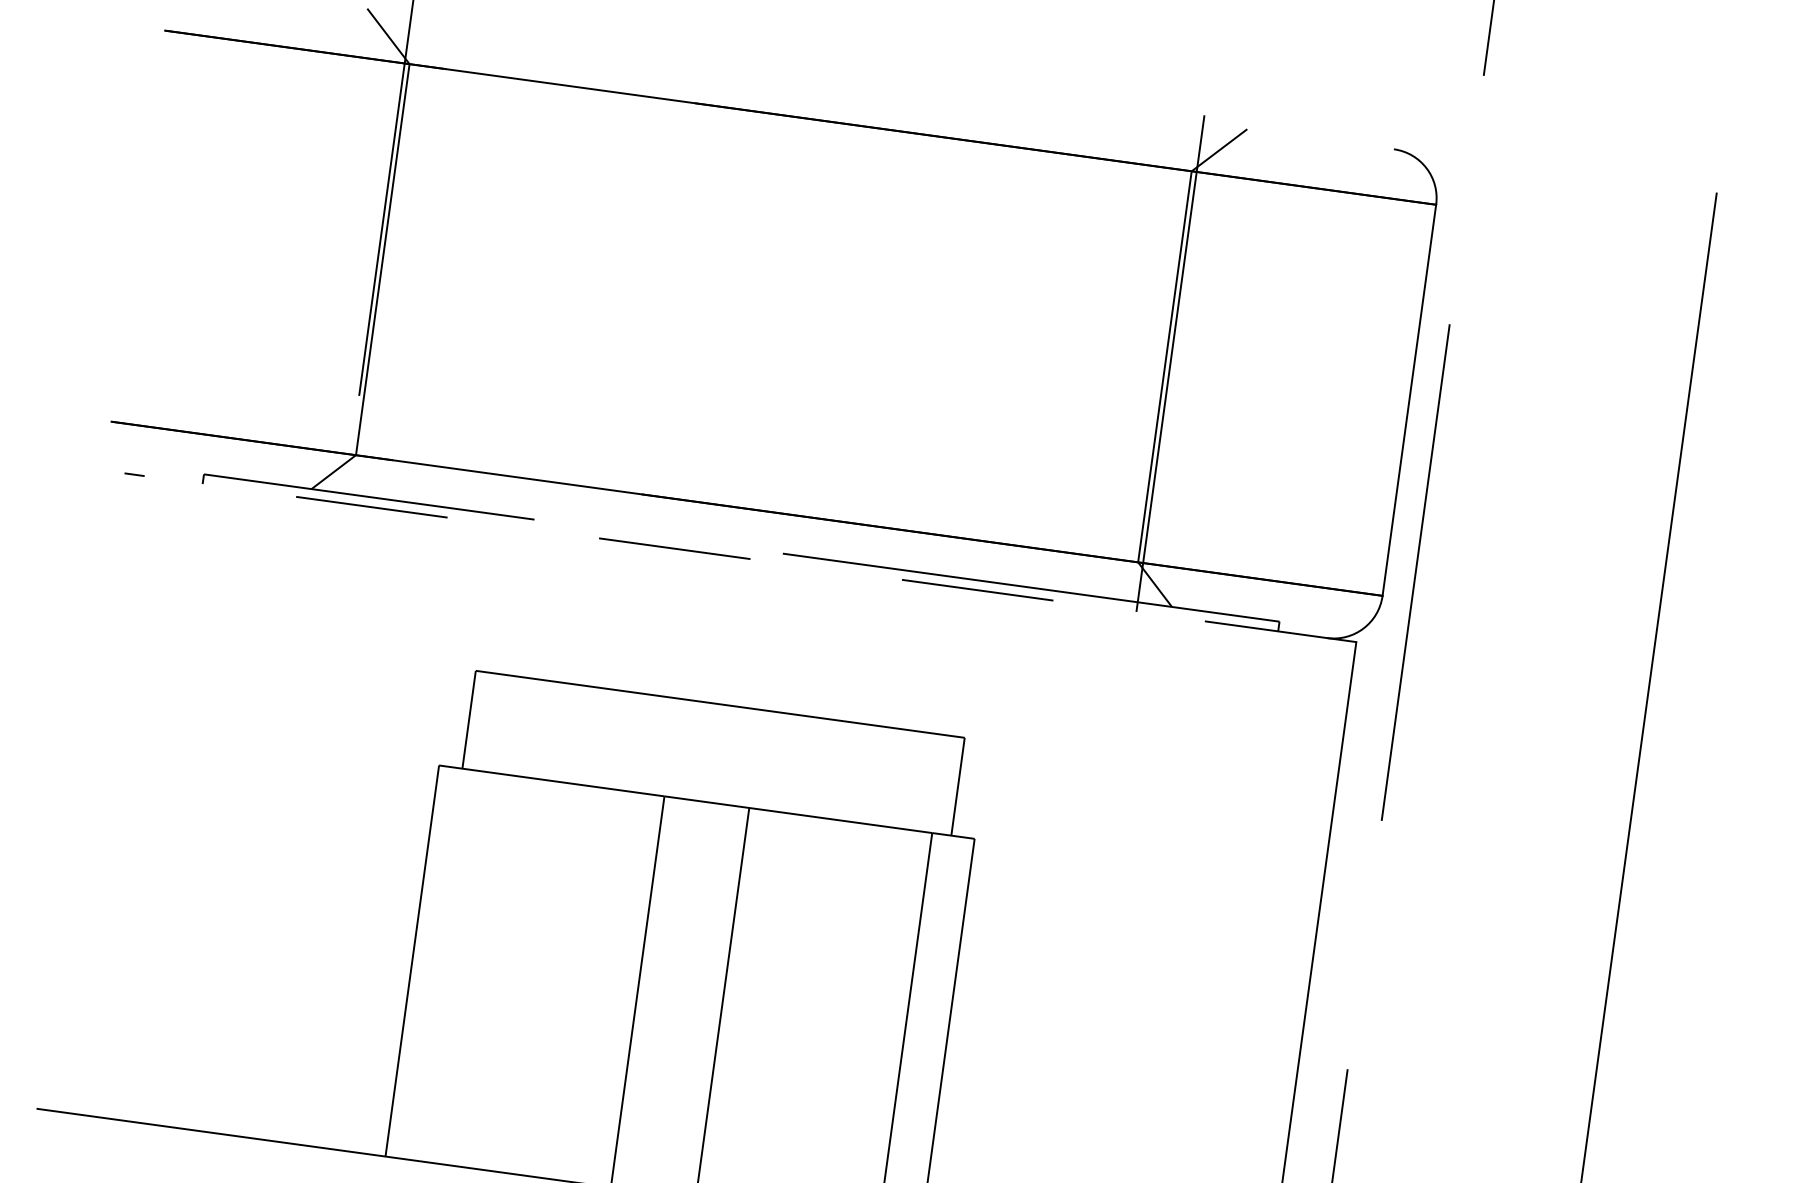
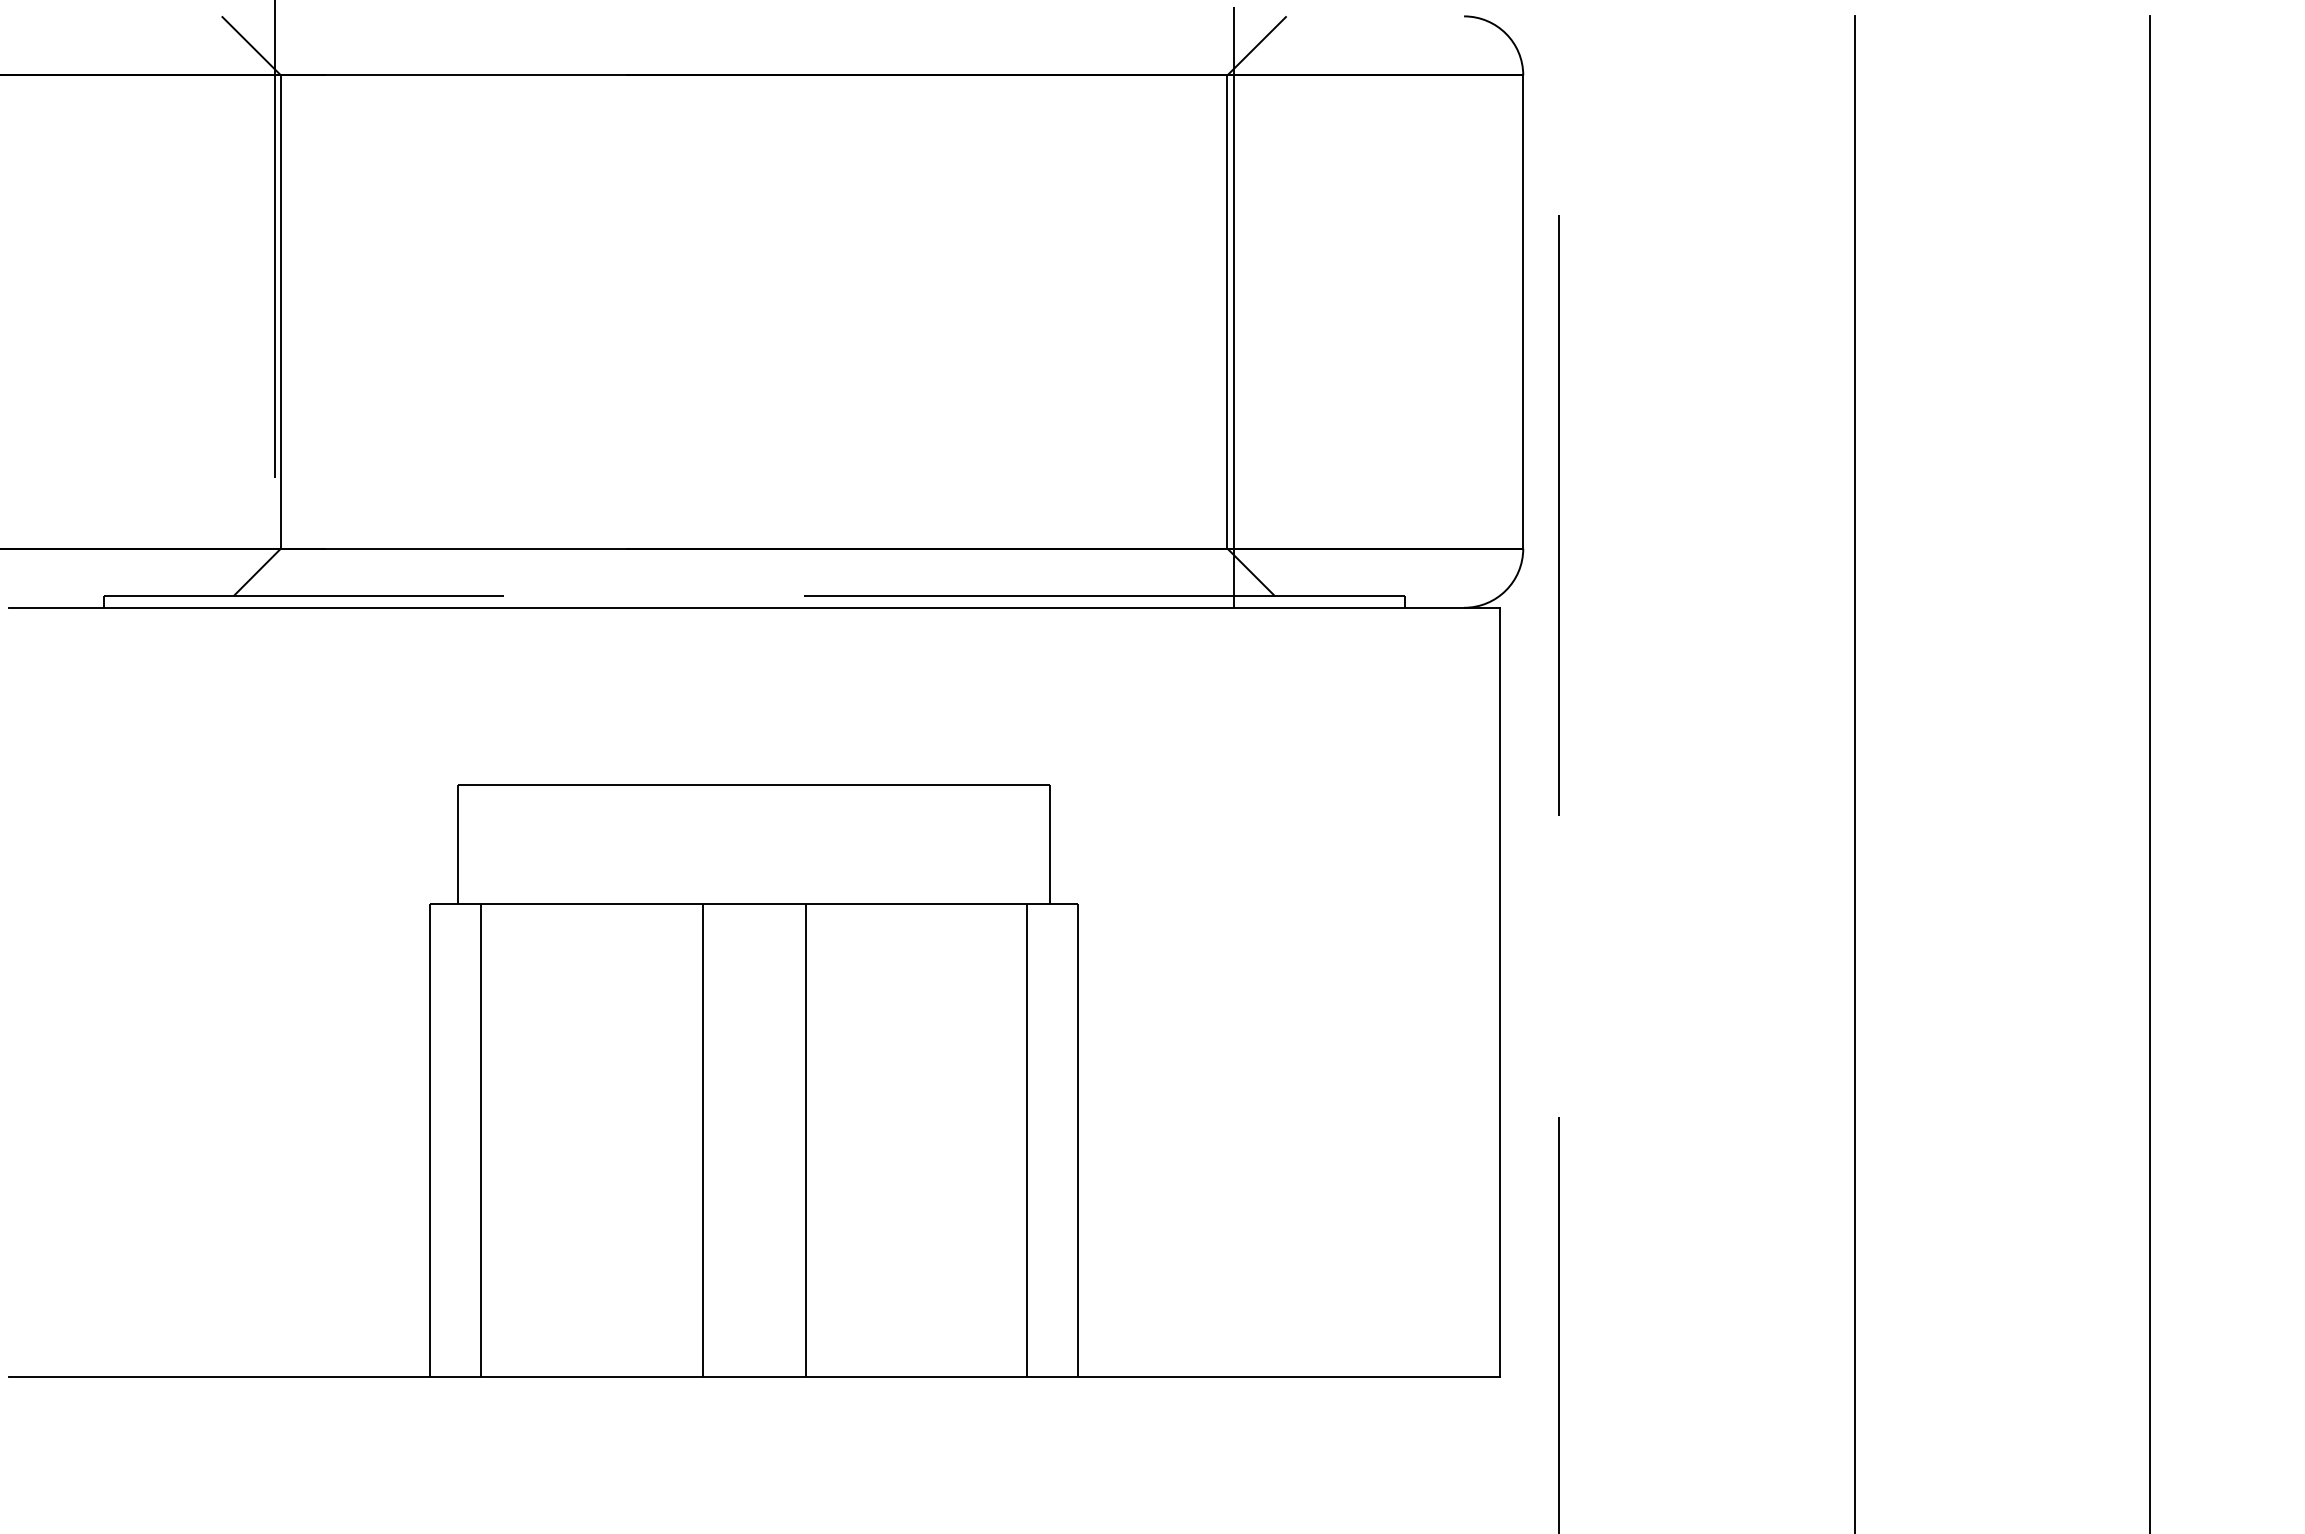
line: (739, 557) -> (753, 607), dashed -> solid
line: (454, 966) -> (481, 1139), added

